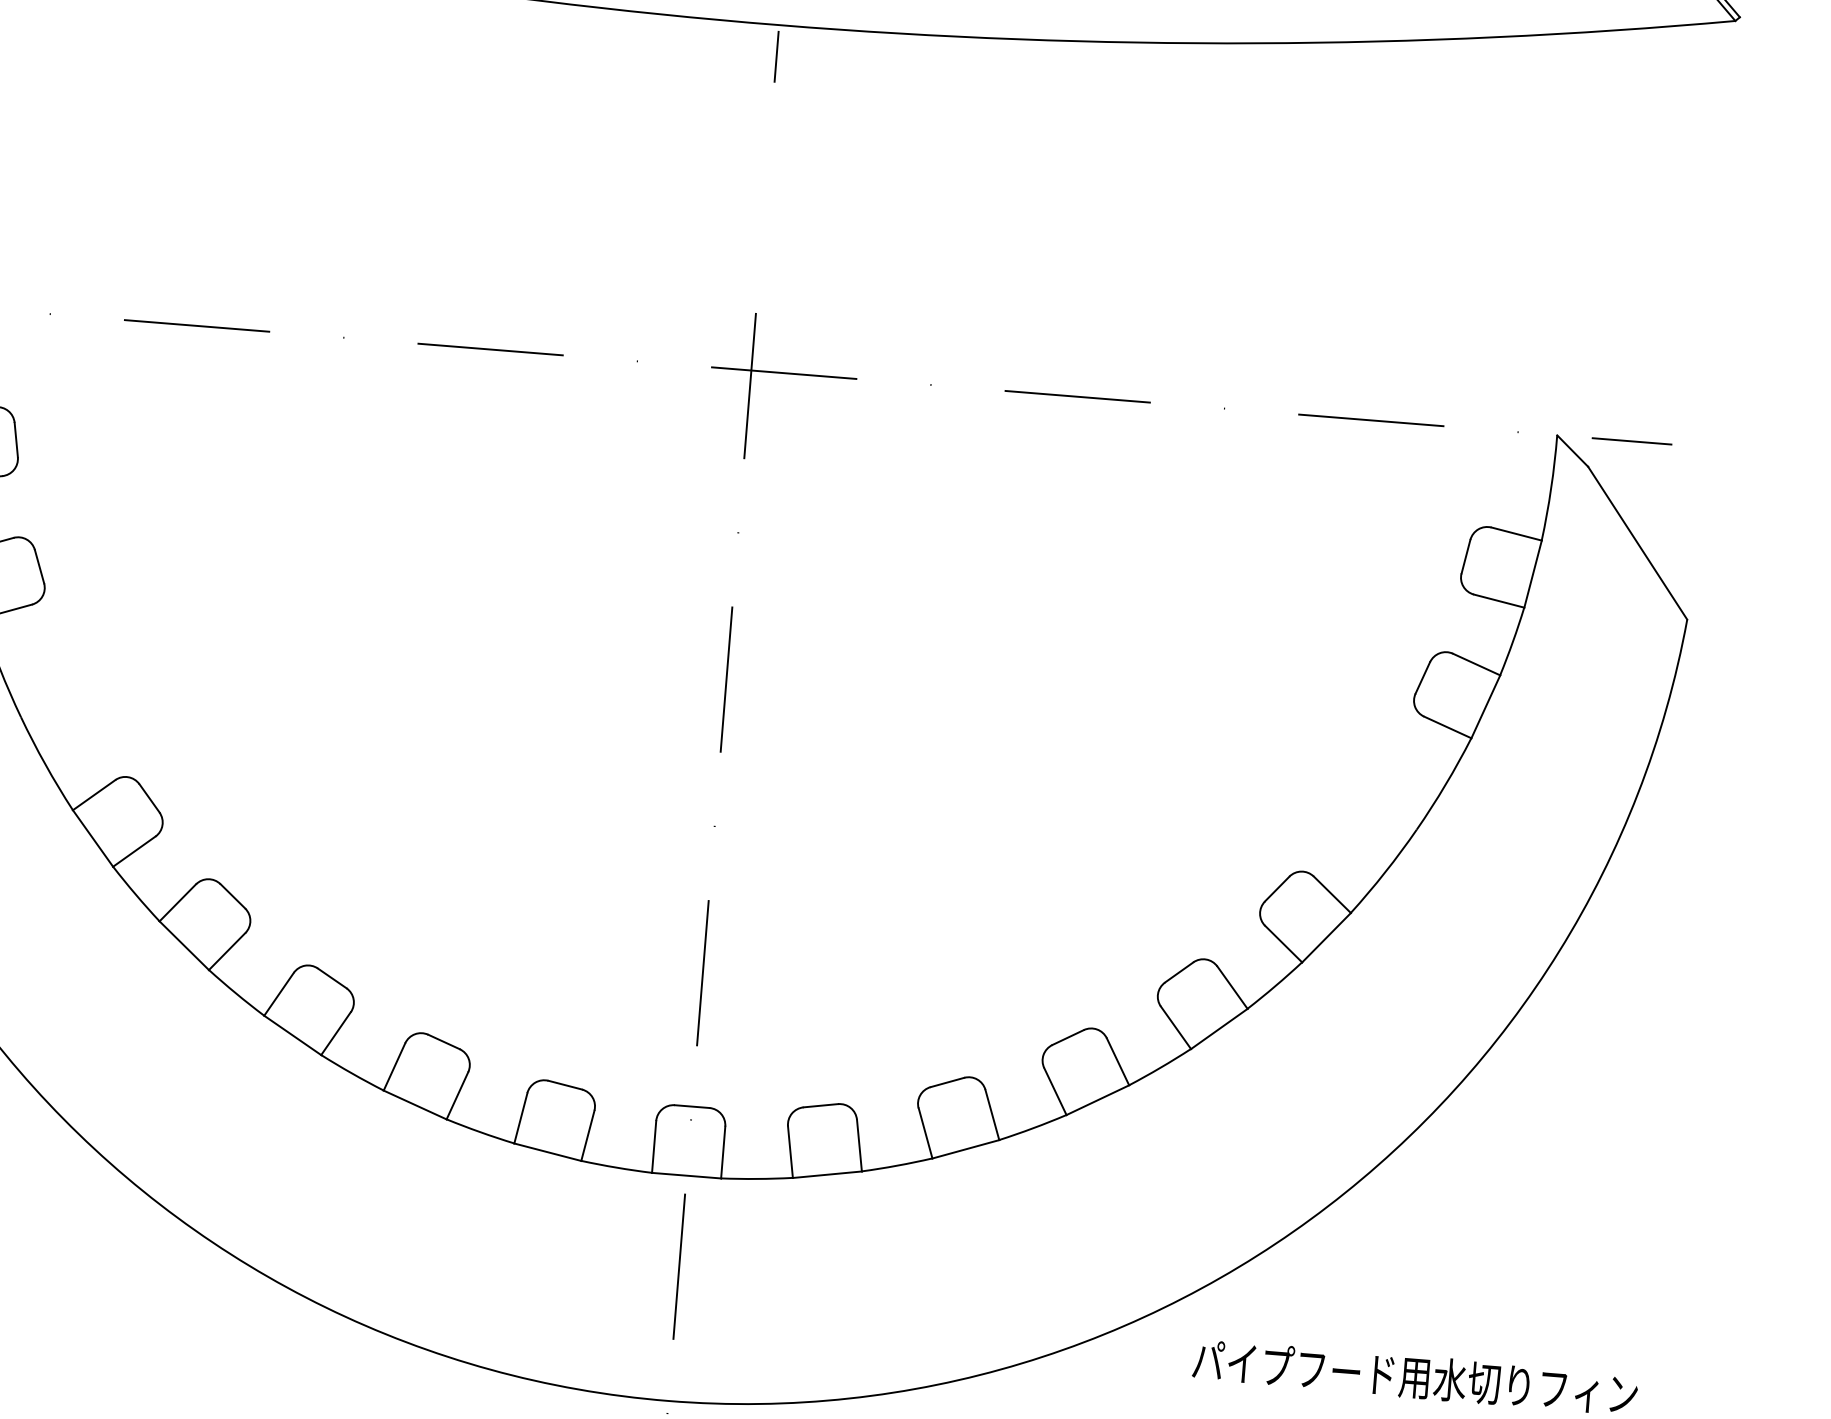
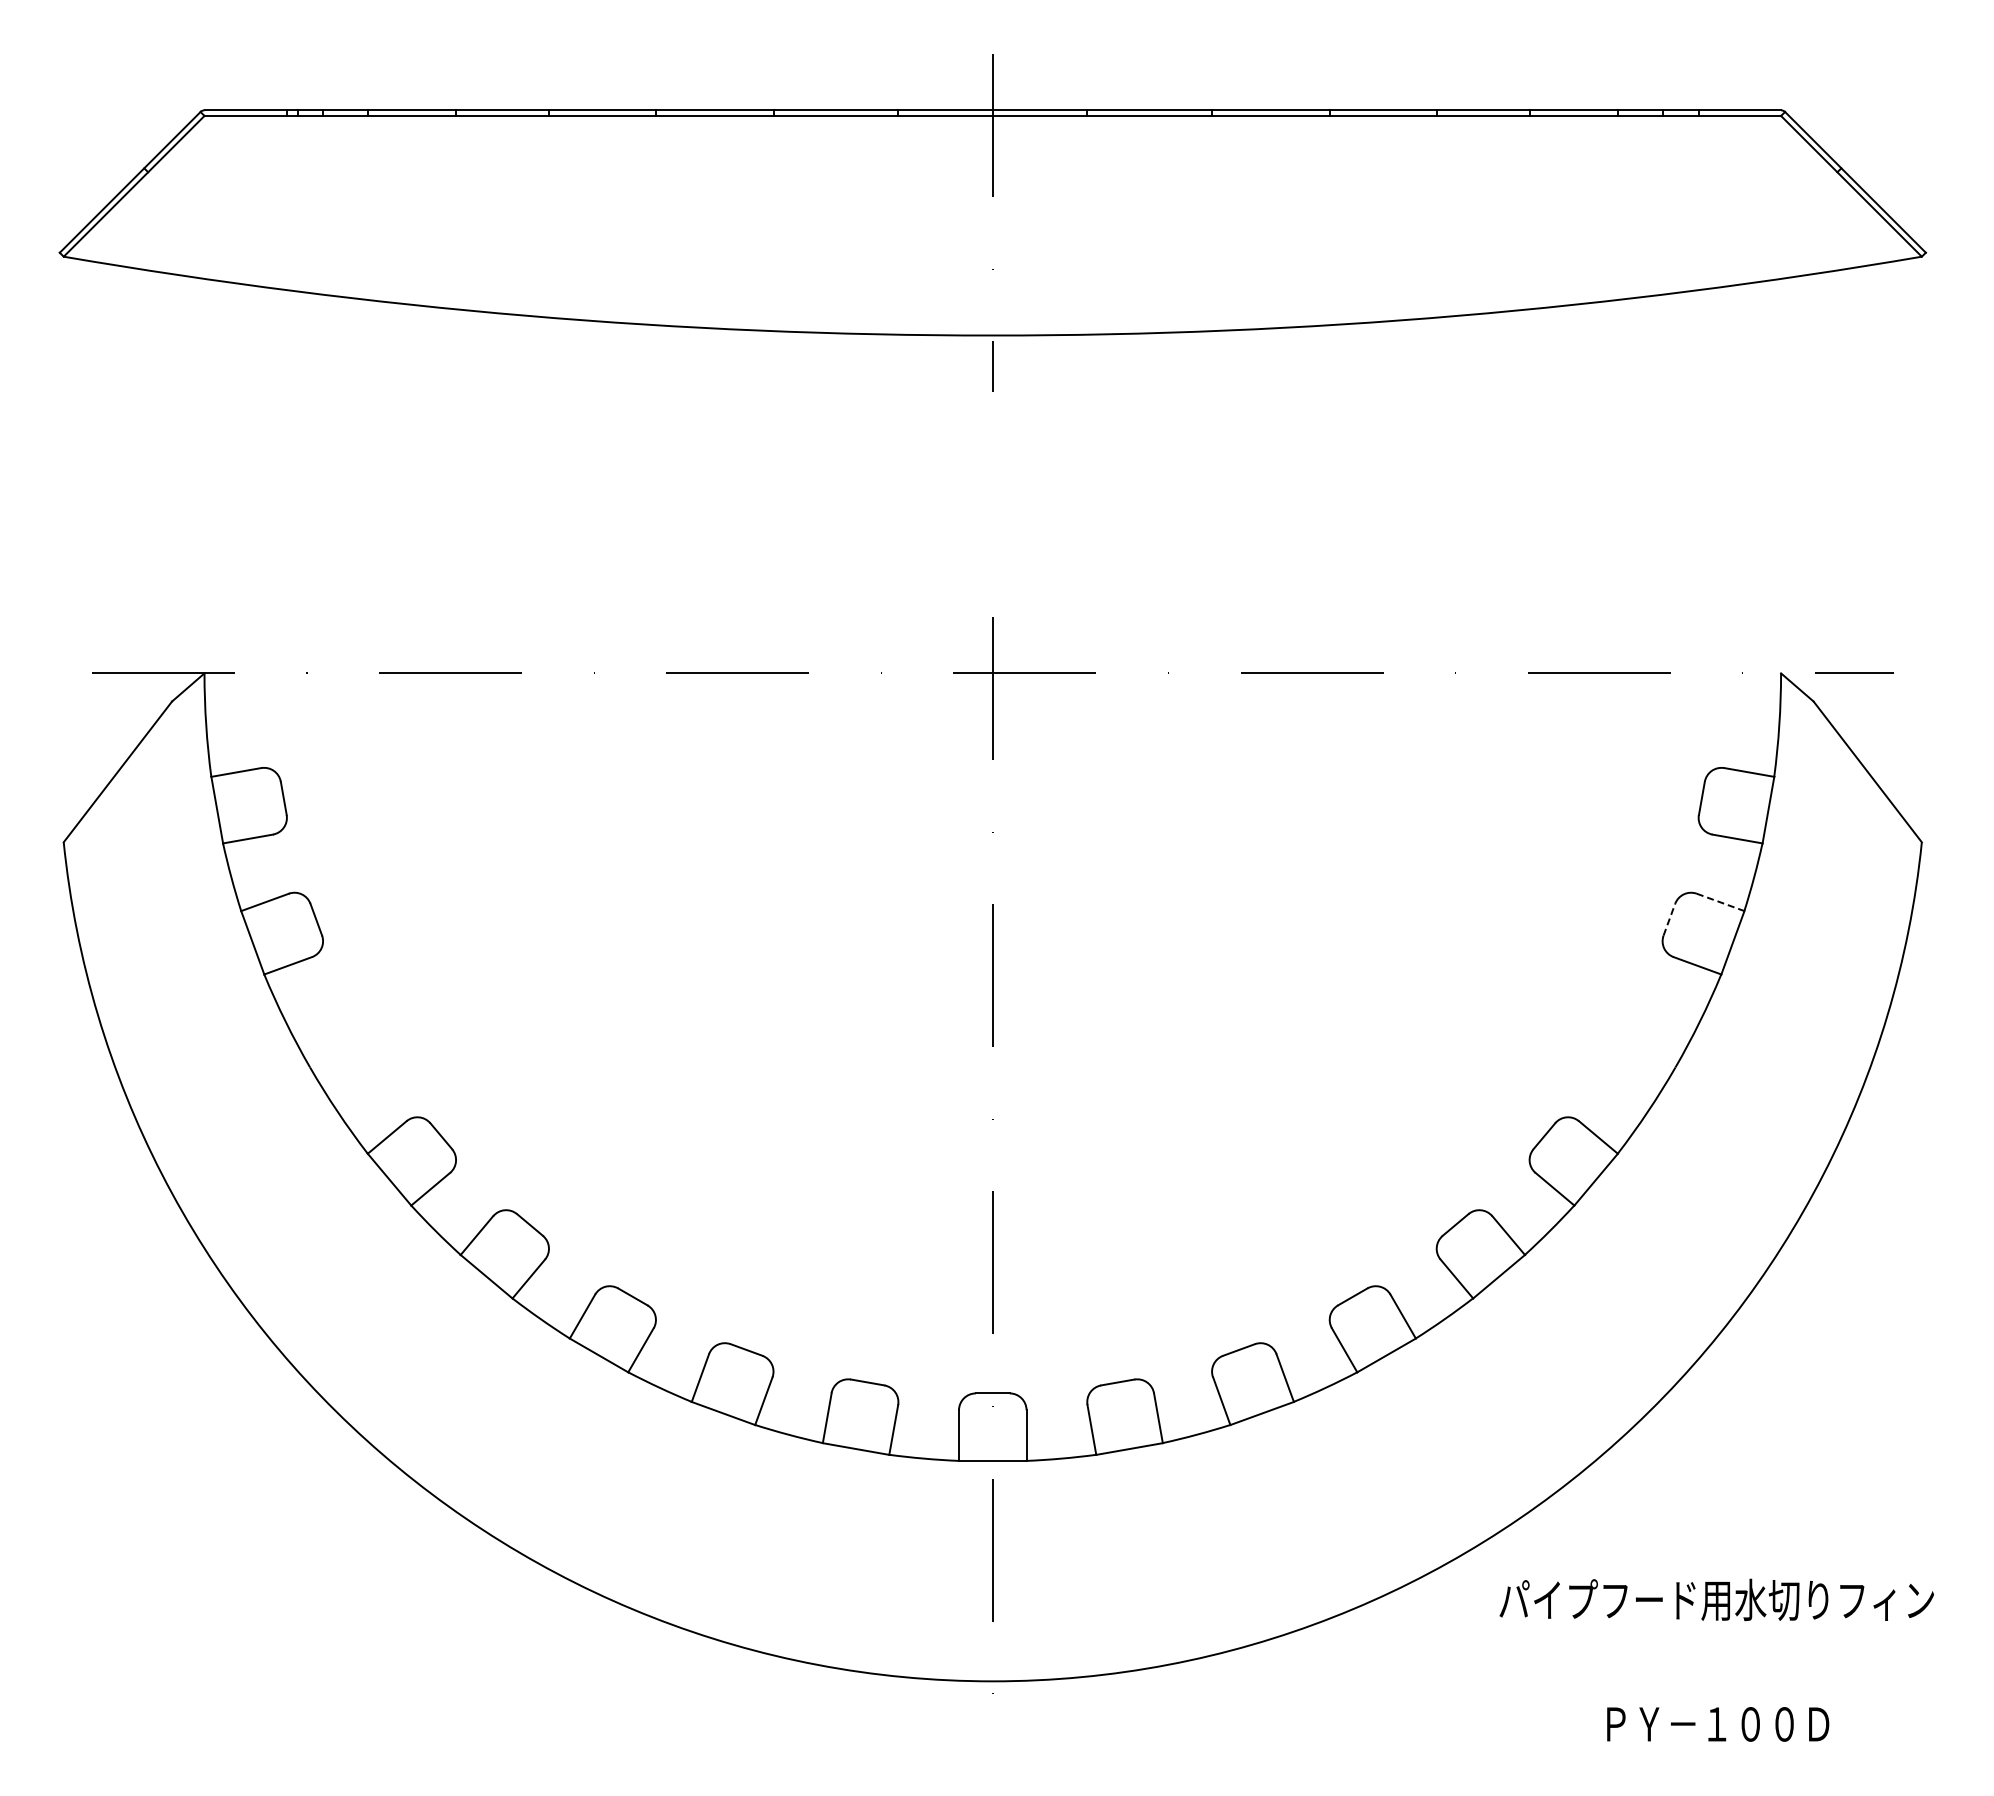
line: (1477, 664) -> (1721, 902), solid -> dashed
line: (1422, 677) -> (1669, 919), solid -> dashed

